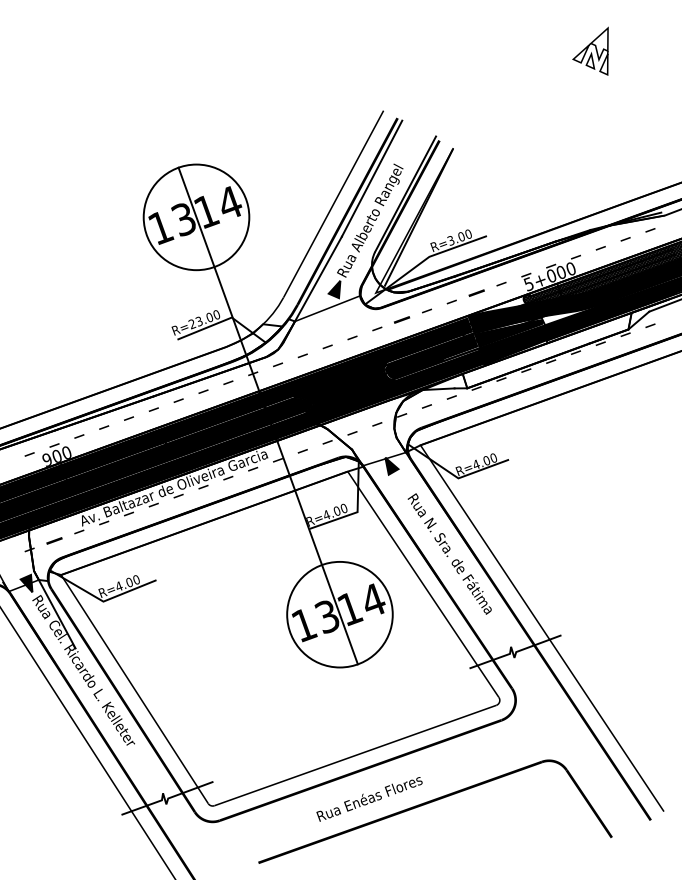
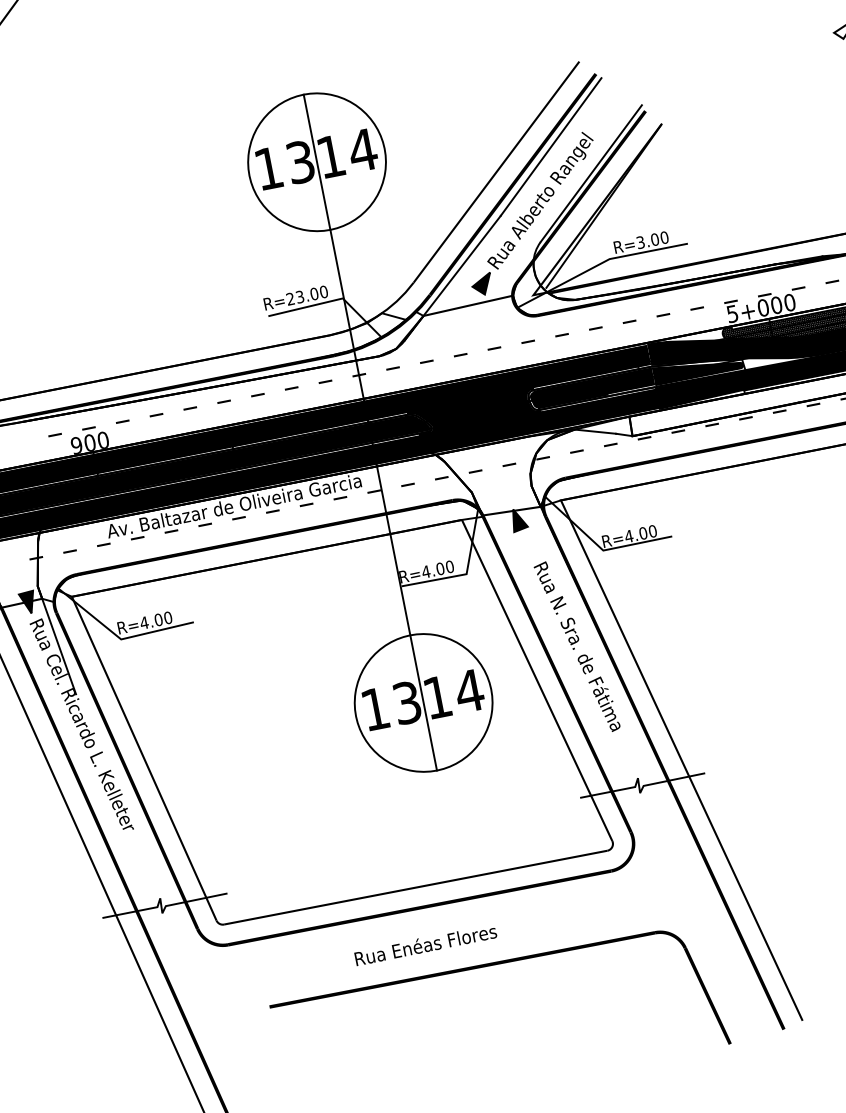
part: (476, 292) -> (663, 314), size x0.62
part: (402, 319) -> (562, 334), size x0.62
part: (54, 540) -> (70, 550), size x0.62

